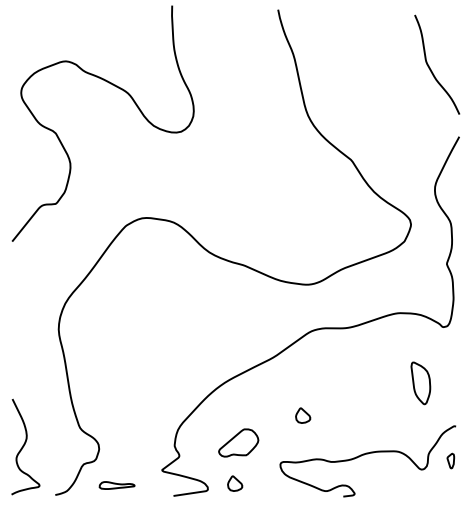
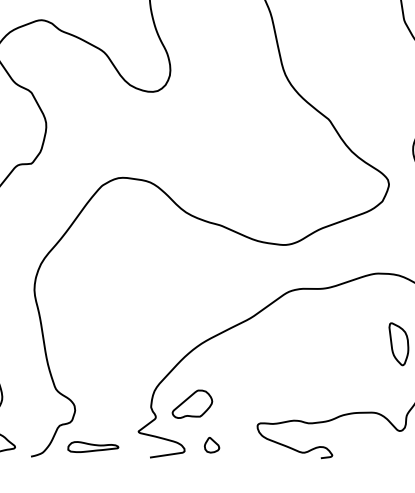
part: (303, 415) -> (280, 376), removed
part: (238, 442) -> (192, 403), moved
part: (116, 485) -> (92, 447), size x1.43

